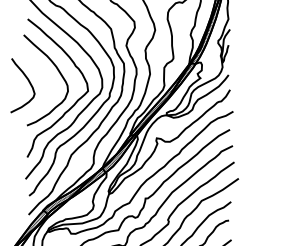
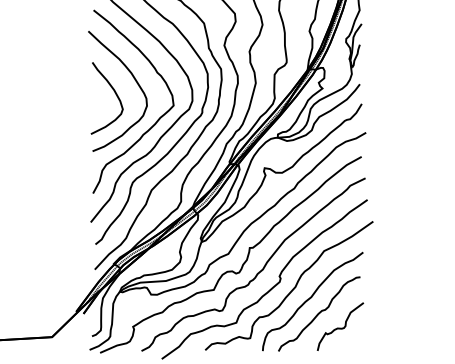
curve: (29, 82) -> (115, 94), moved

